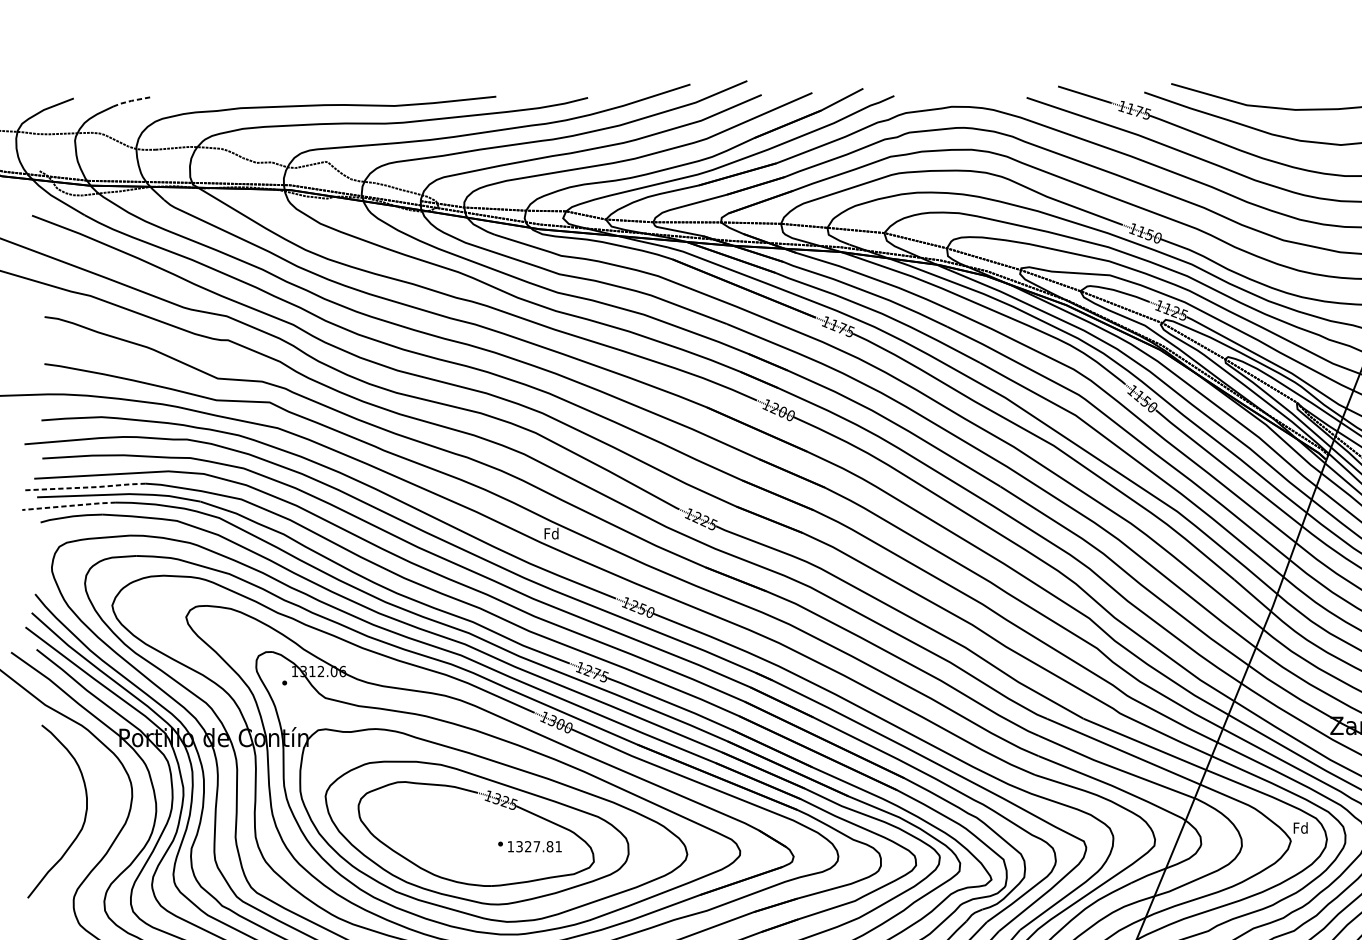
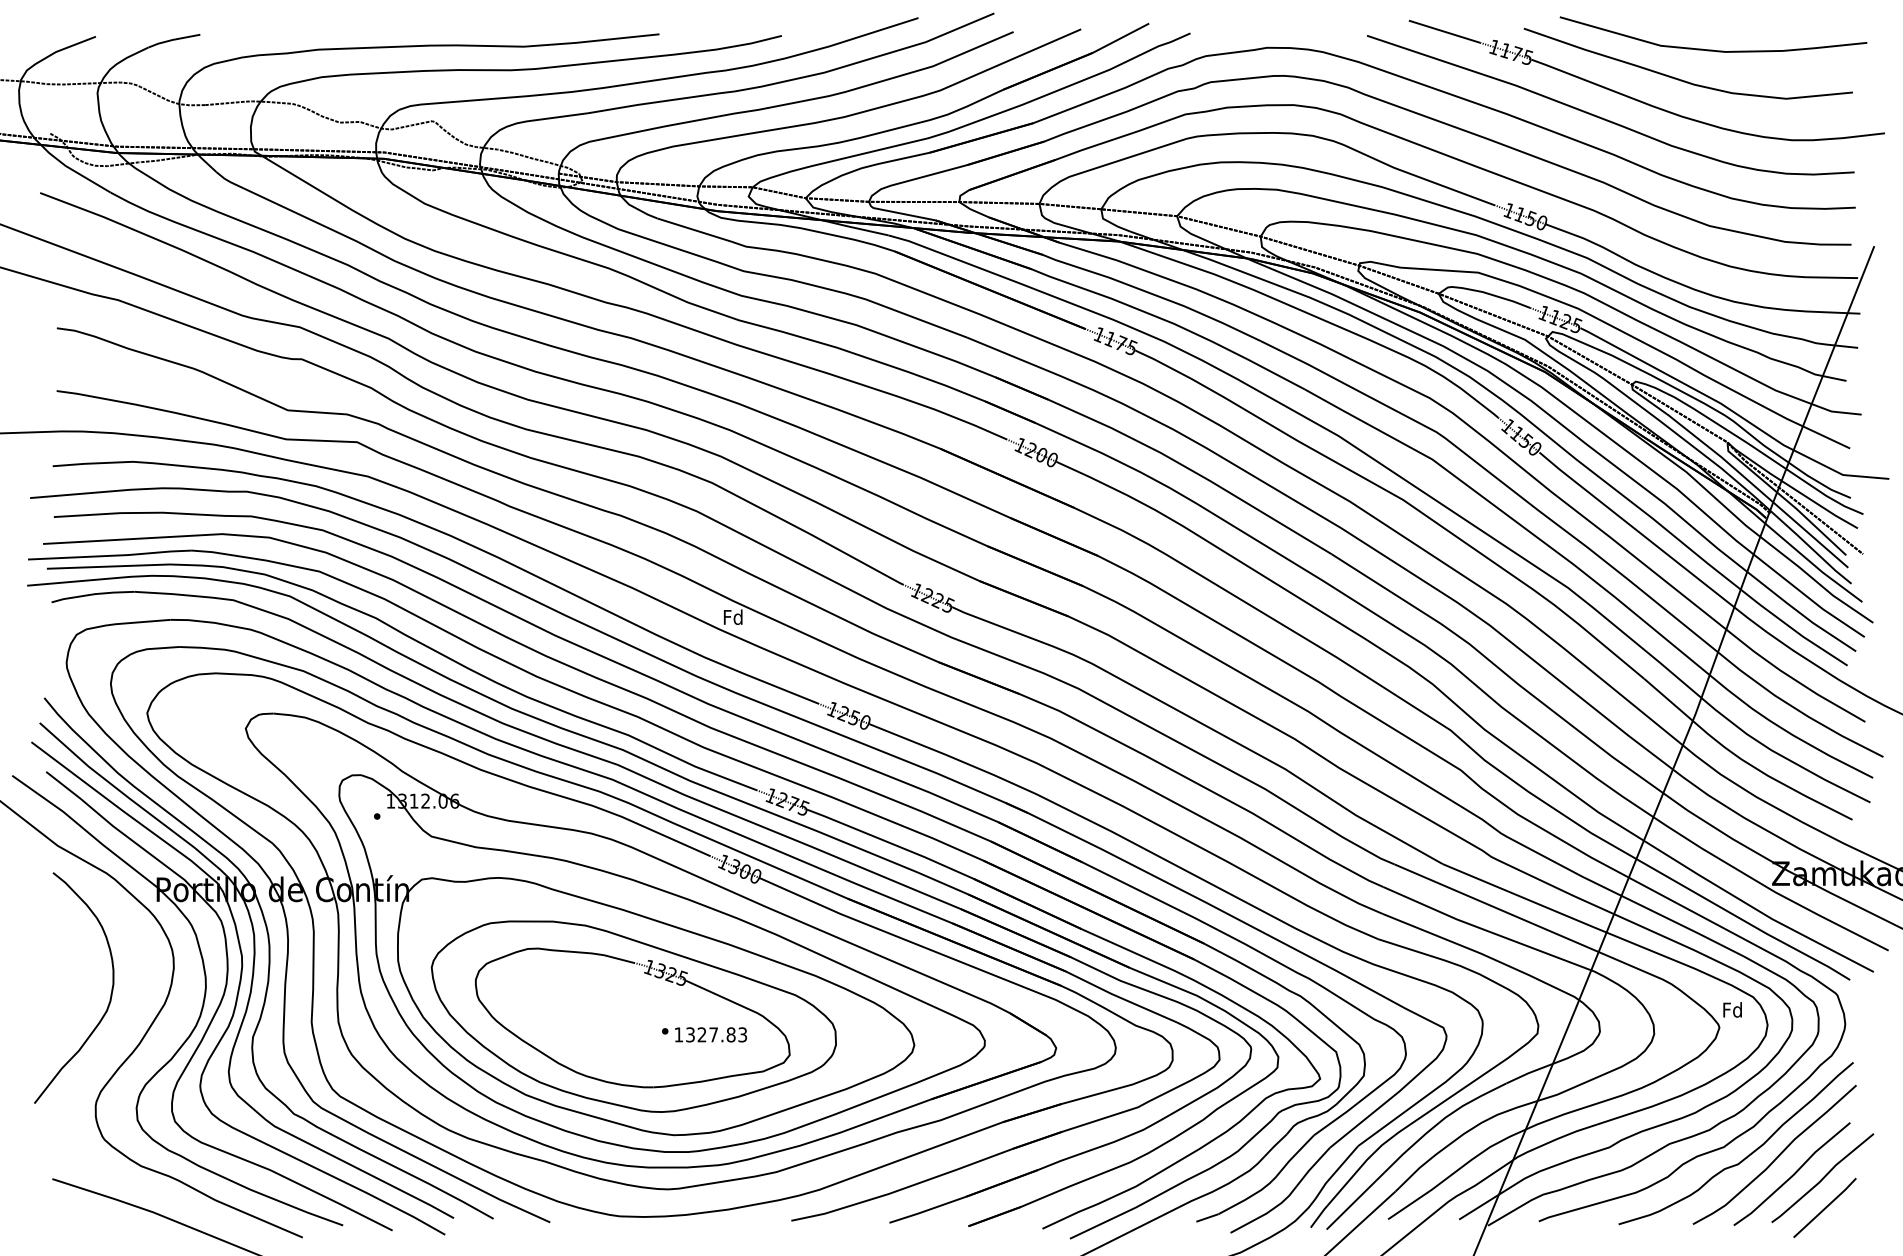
line: (132, 100) -> (173, 39), dashed -> solid
line: (85, 487) -> (111, 555), dashed -> solid
line: (69, 506) -> (90, 580), dashed -> solid
text: (558, 846) -> (742, 1034), 1327.81 -> 1327.83

